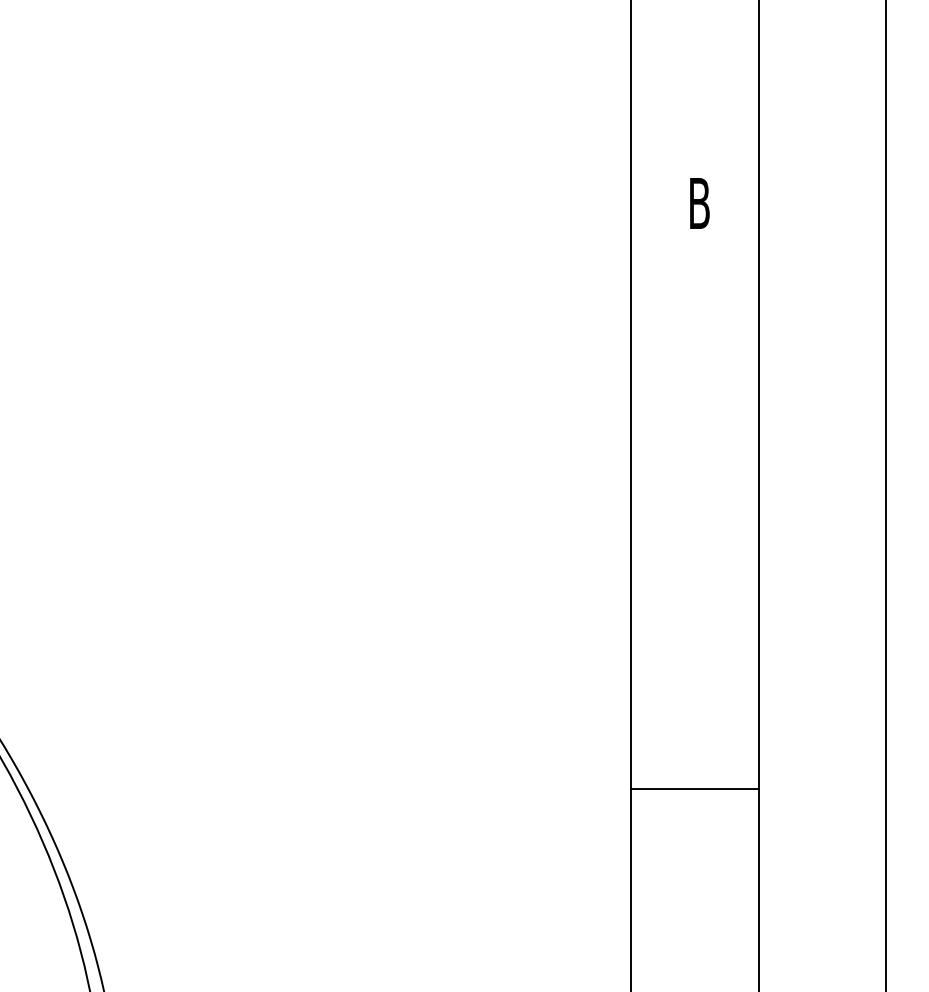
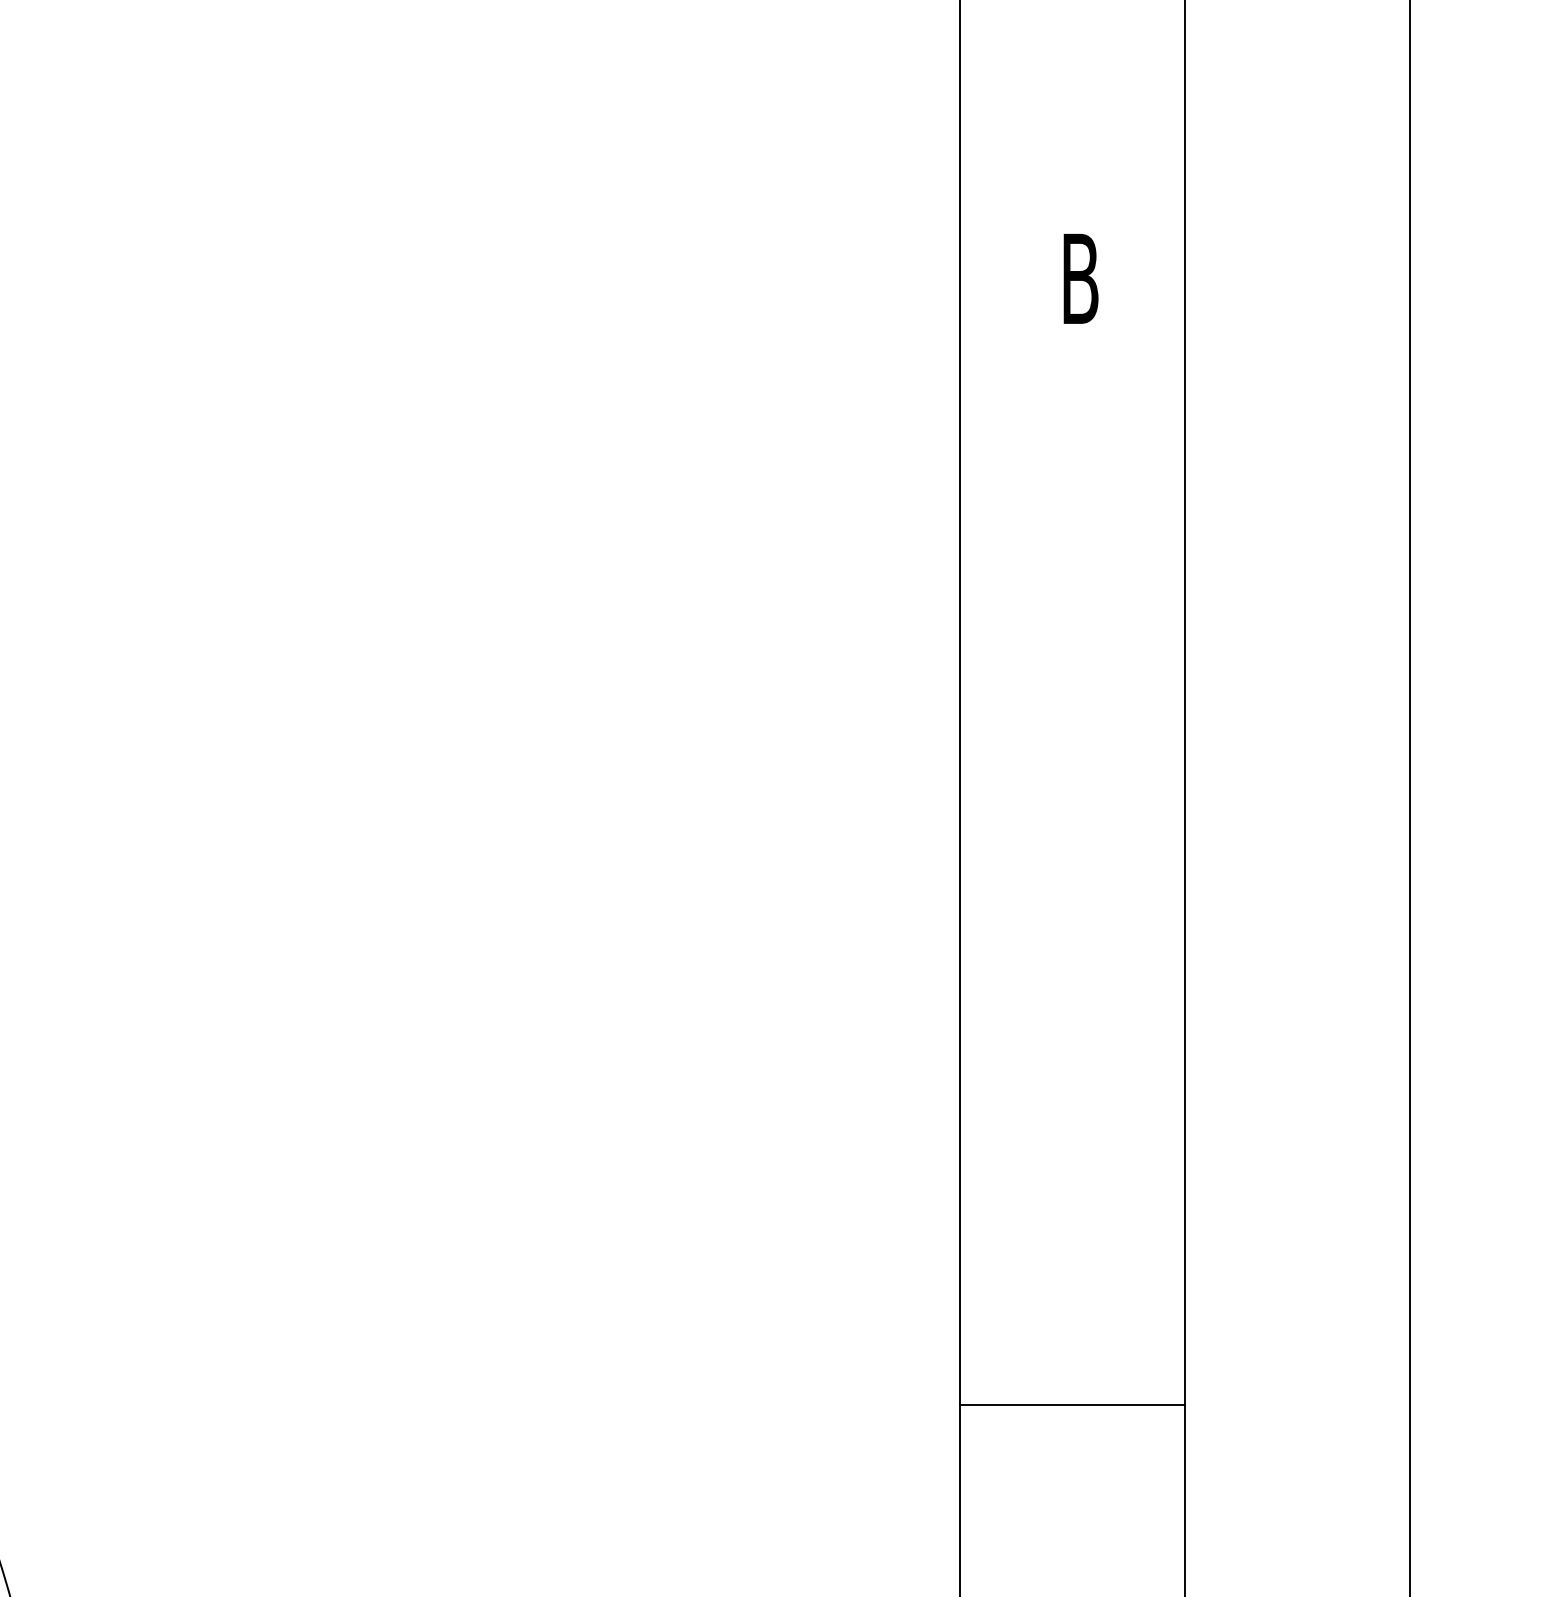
line: (694, 788) -> (1071, 1403), moved

